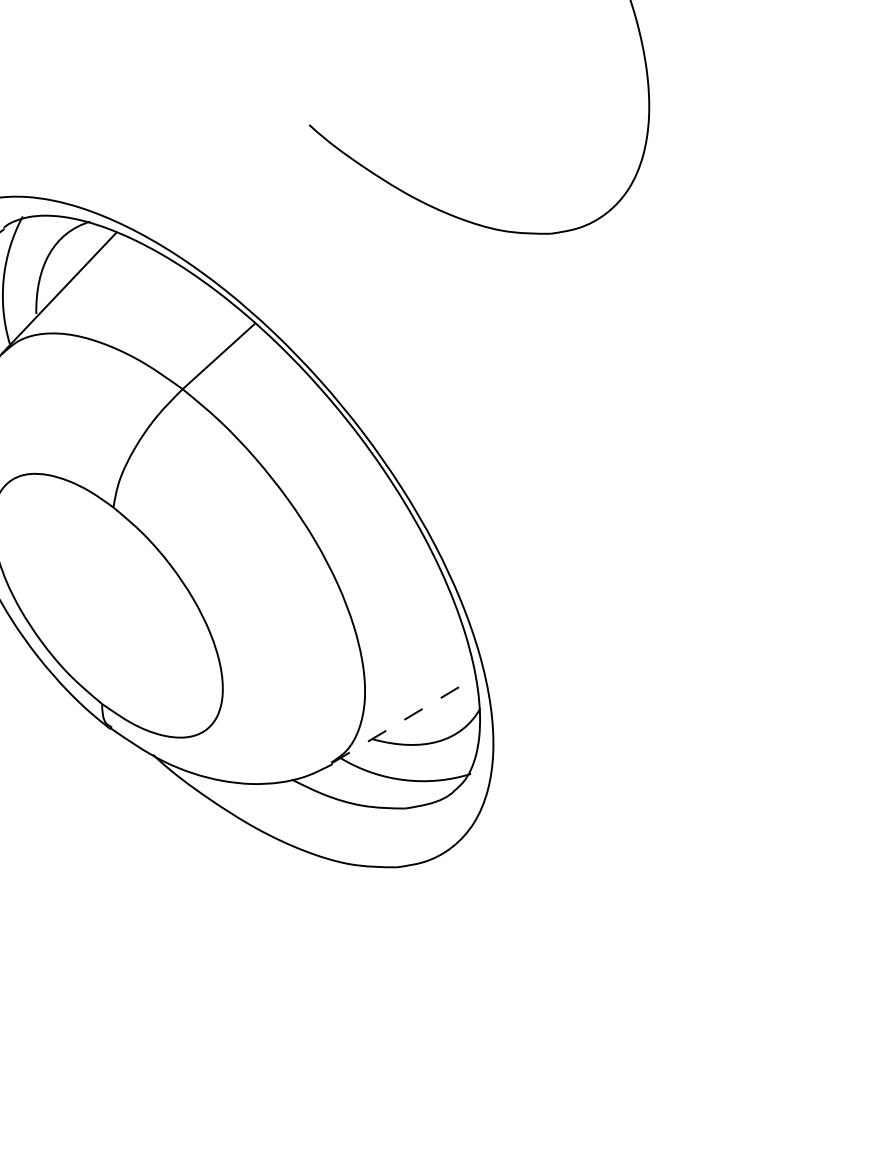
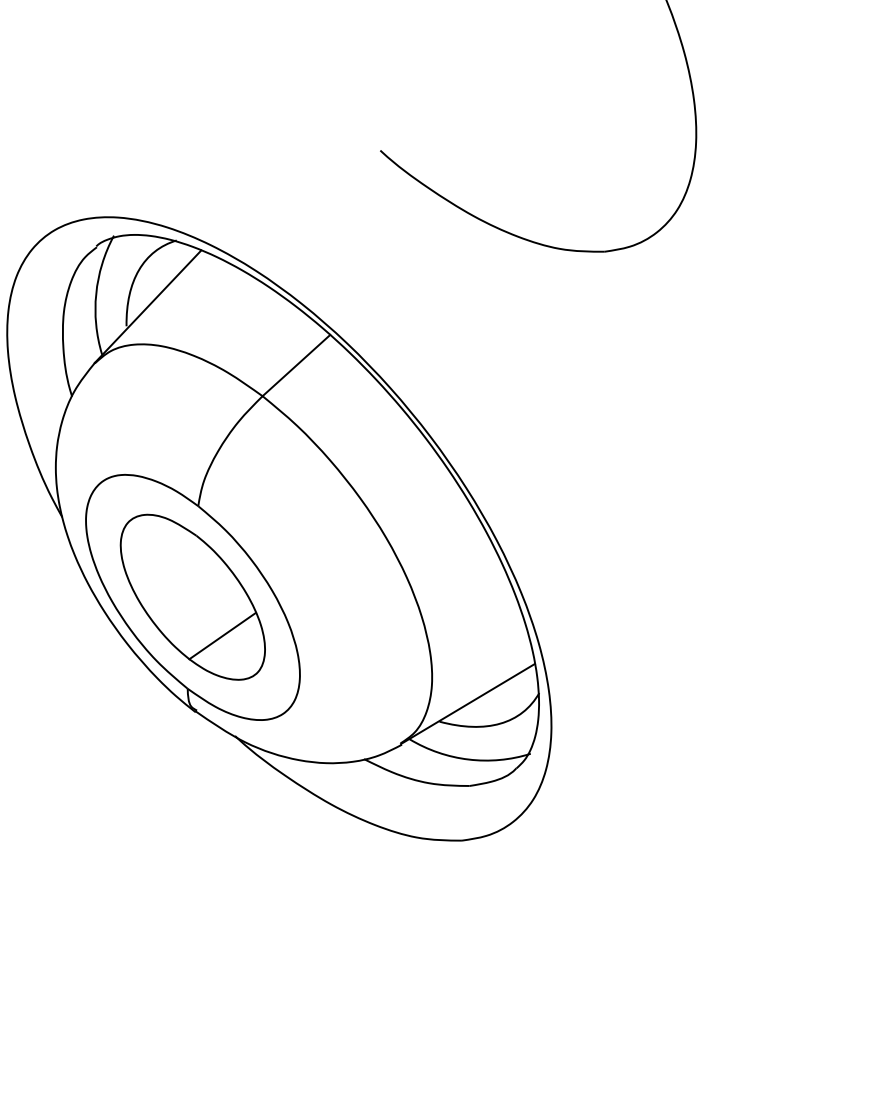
part: (107, 604) -> (192, 596), added
line: (404, 719) -> (468, 703), dashed -> solid

